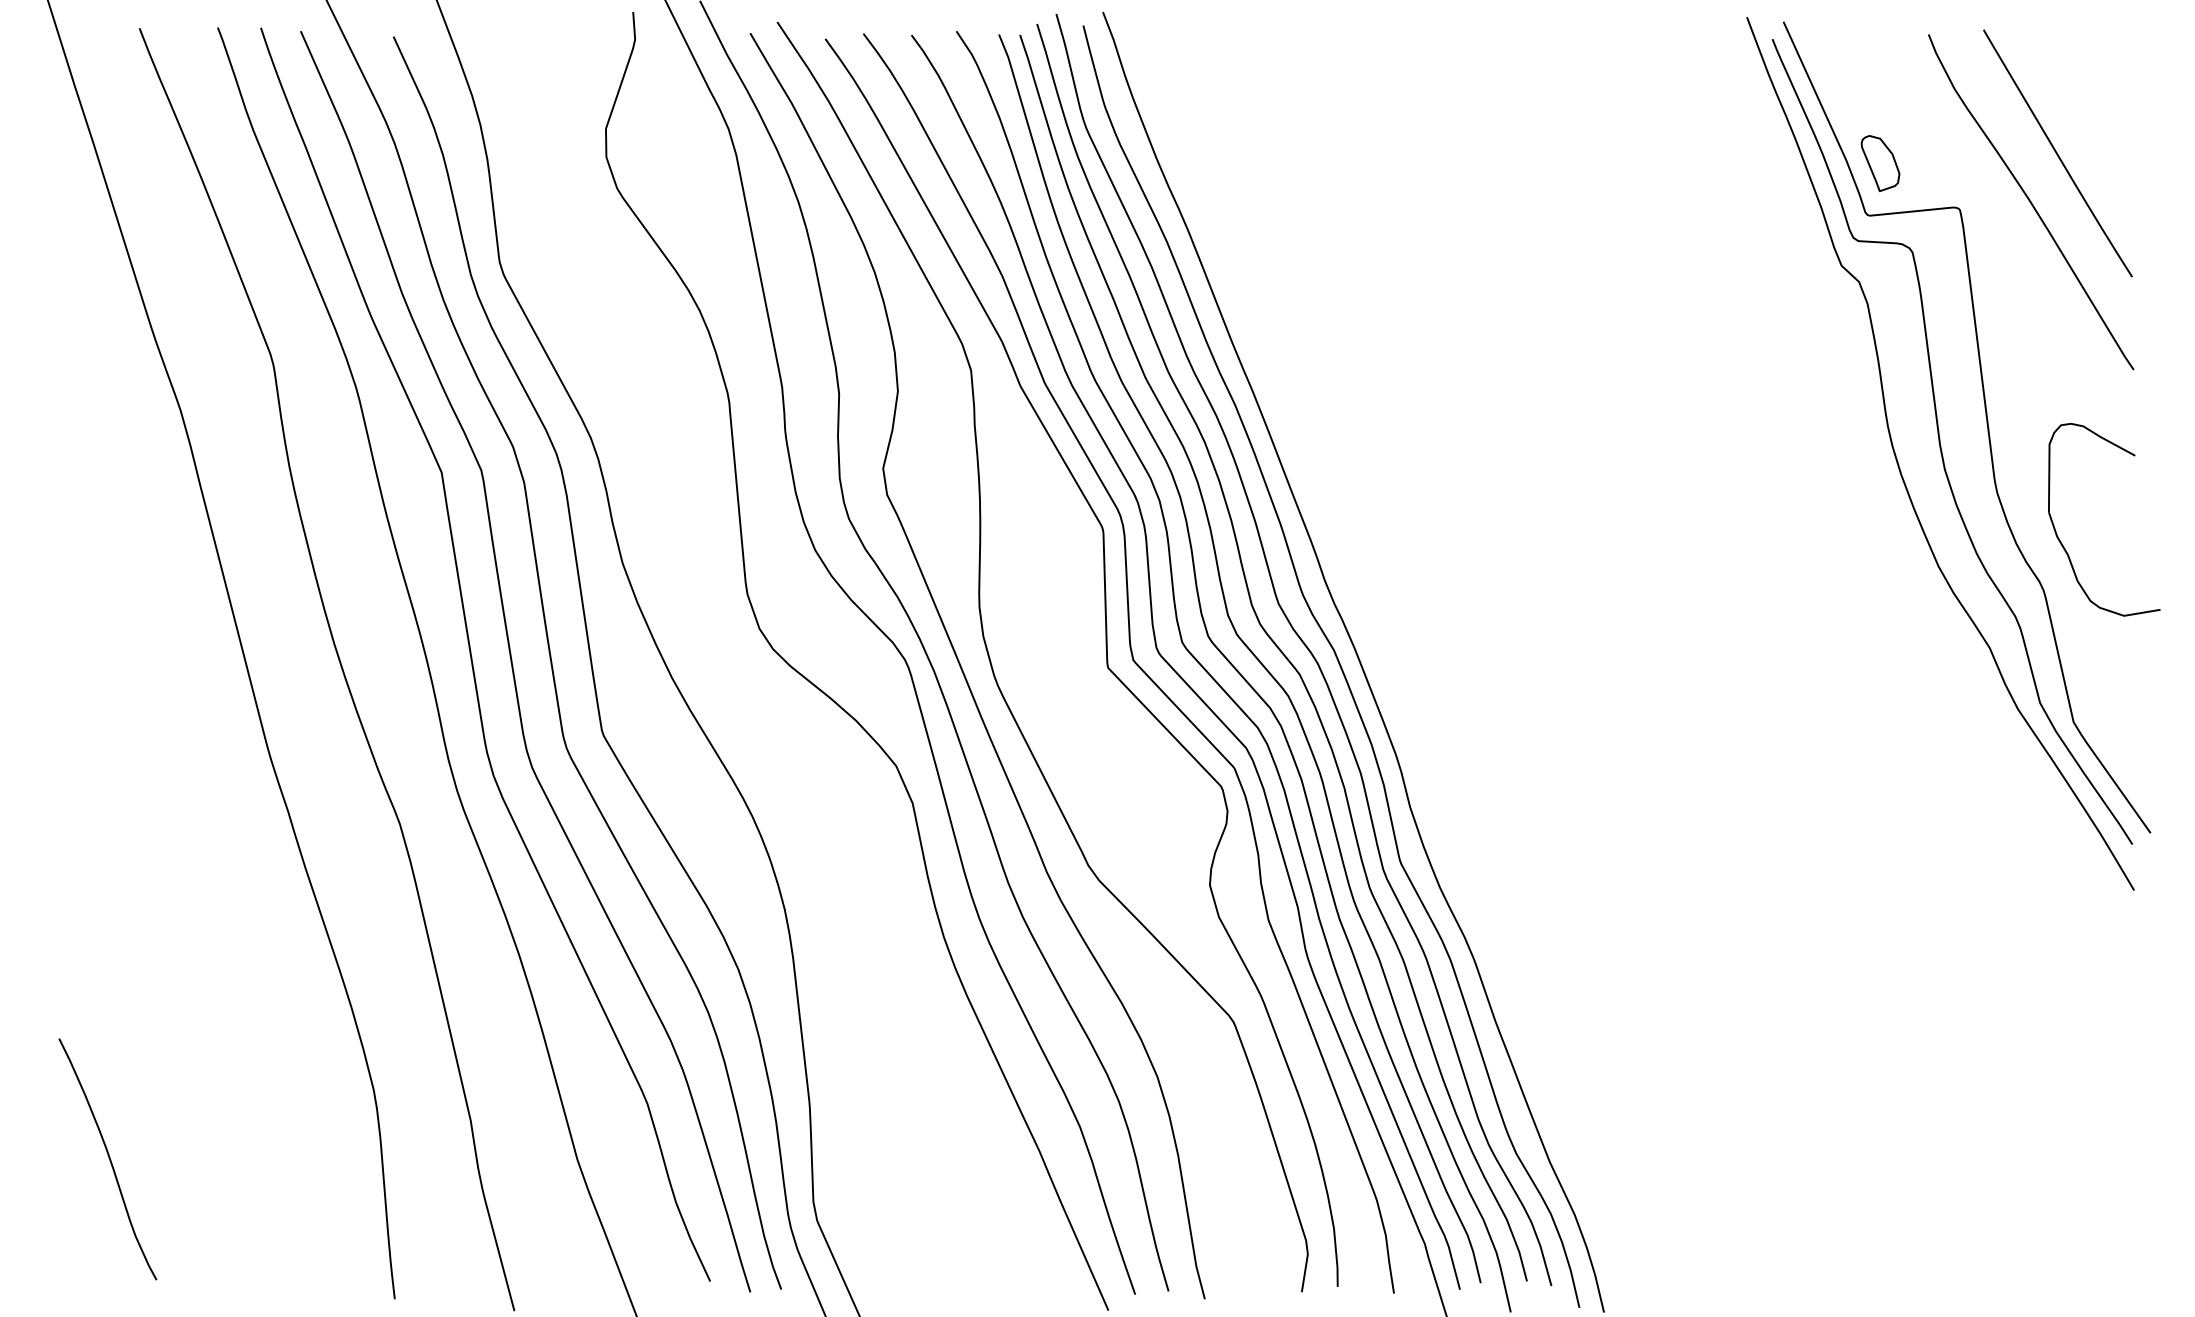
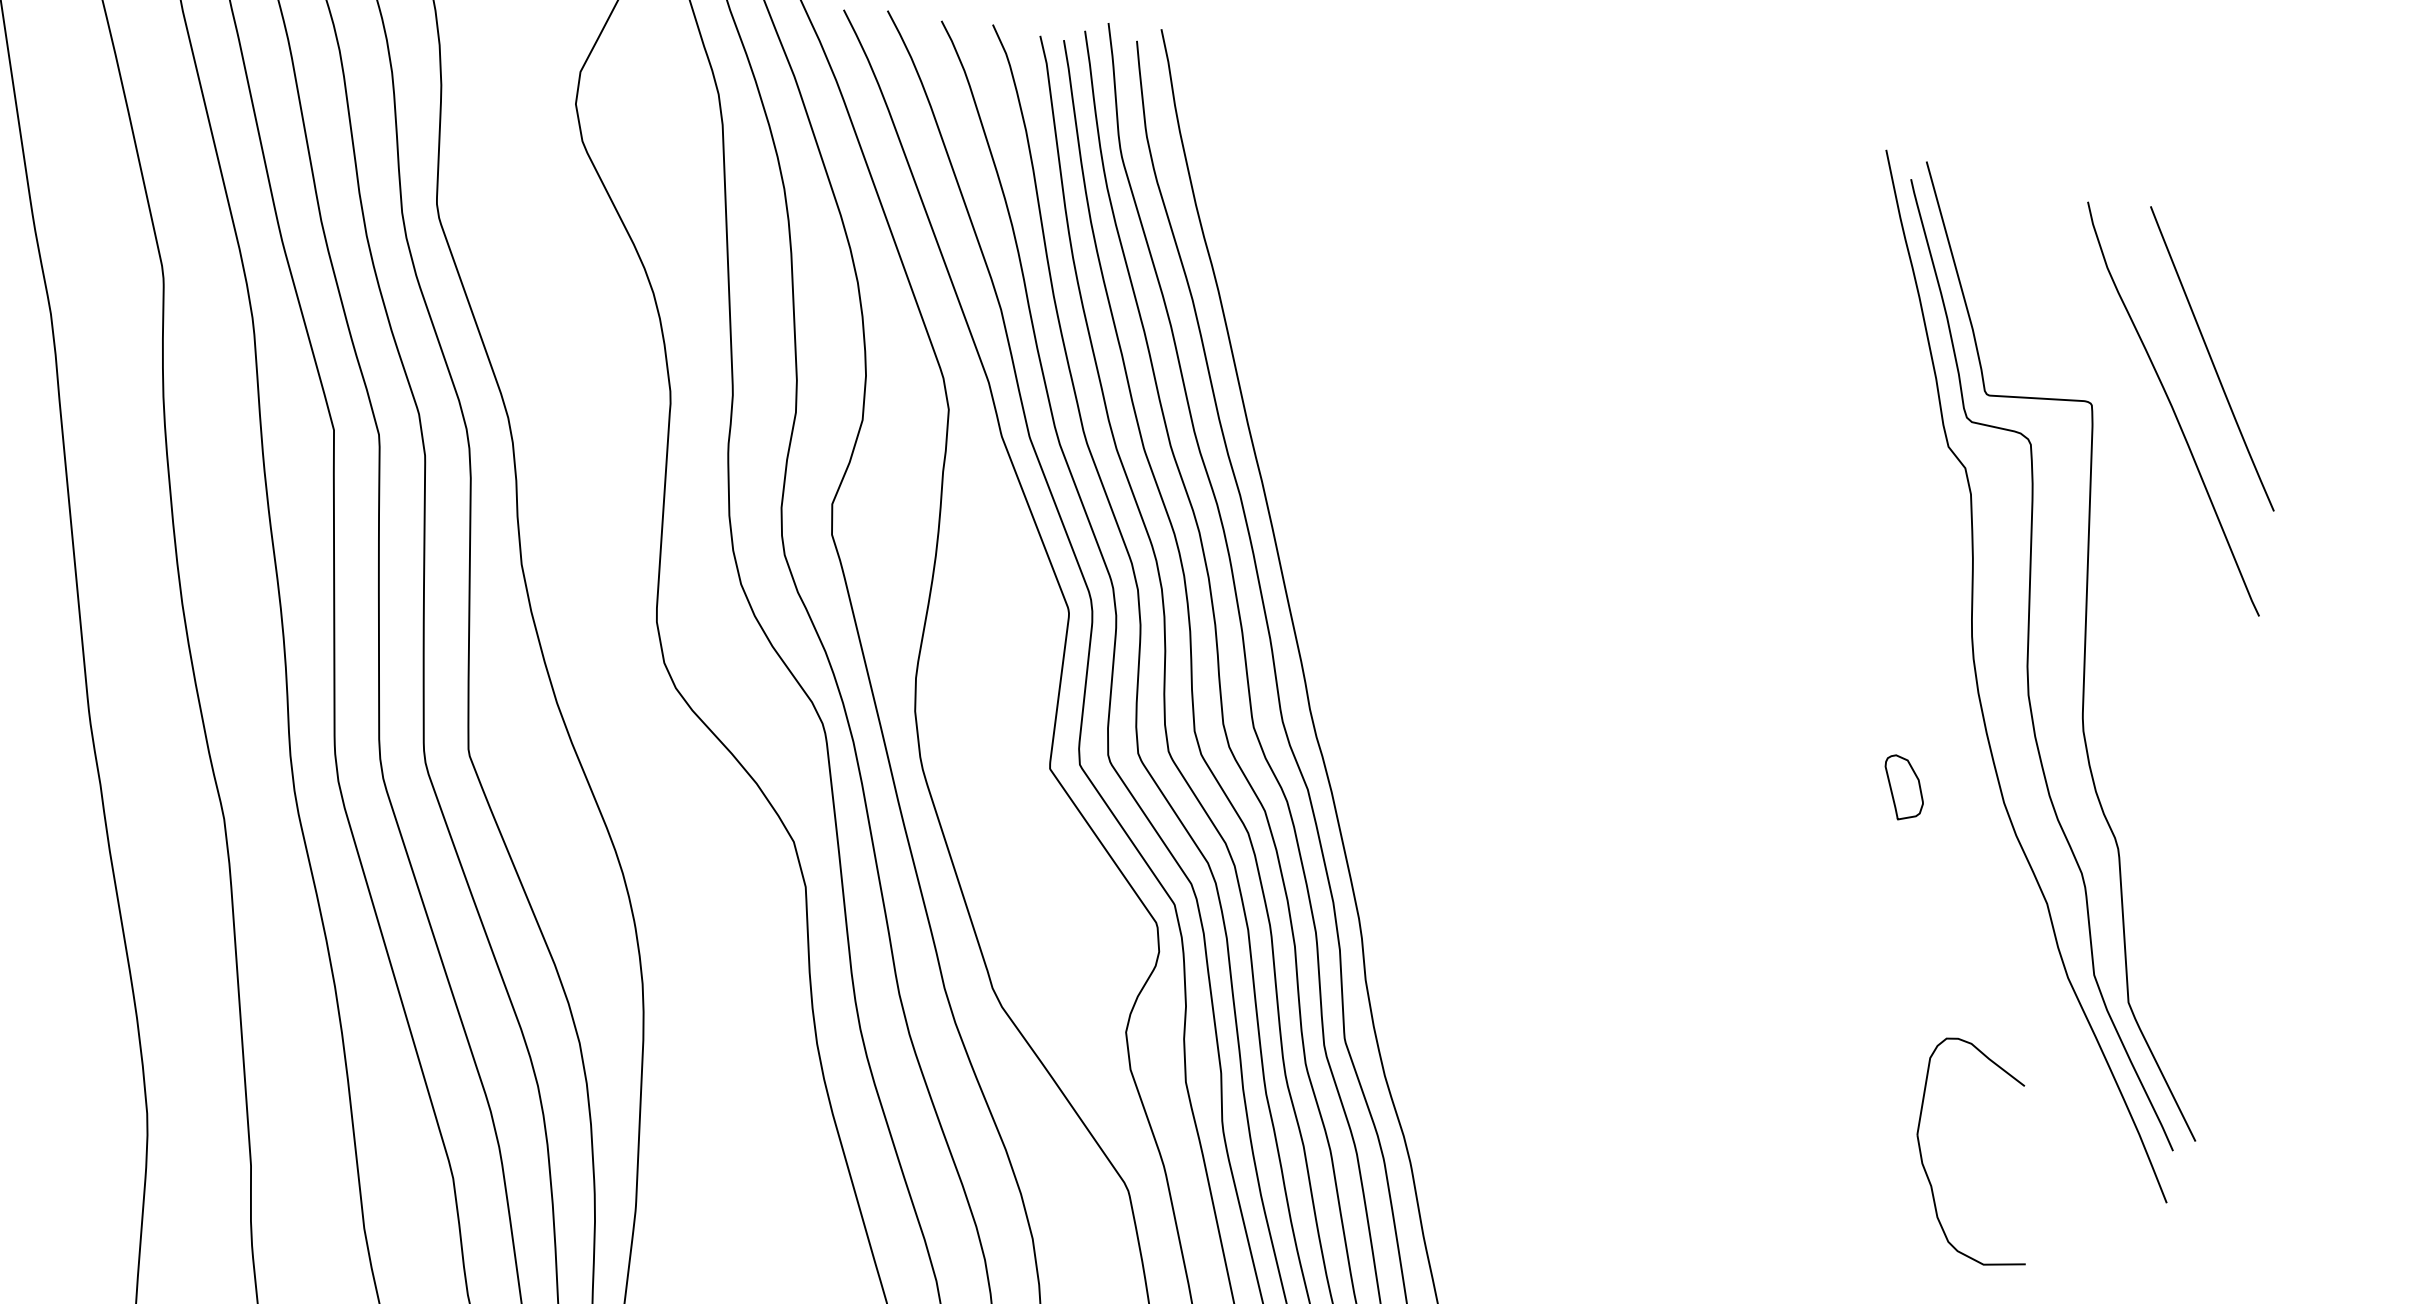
part: (1880, 163) -> (1903, 788), moved
part: (2061, 541) -> (1926, 1169), moved

